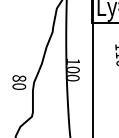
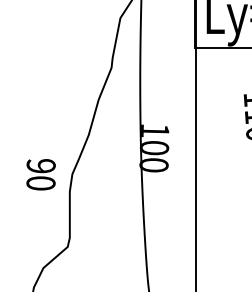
text: (19, 78) -> (41, 166), 80 -> 90

